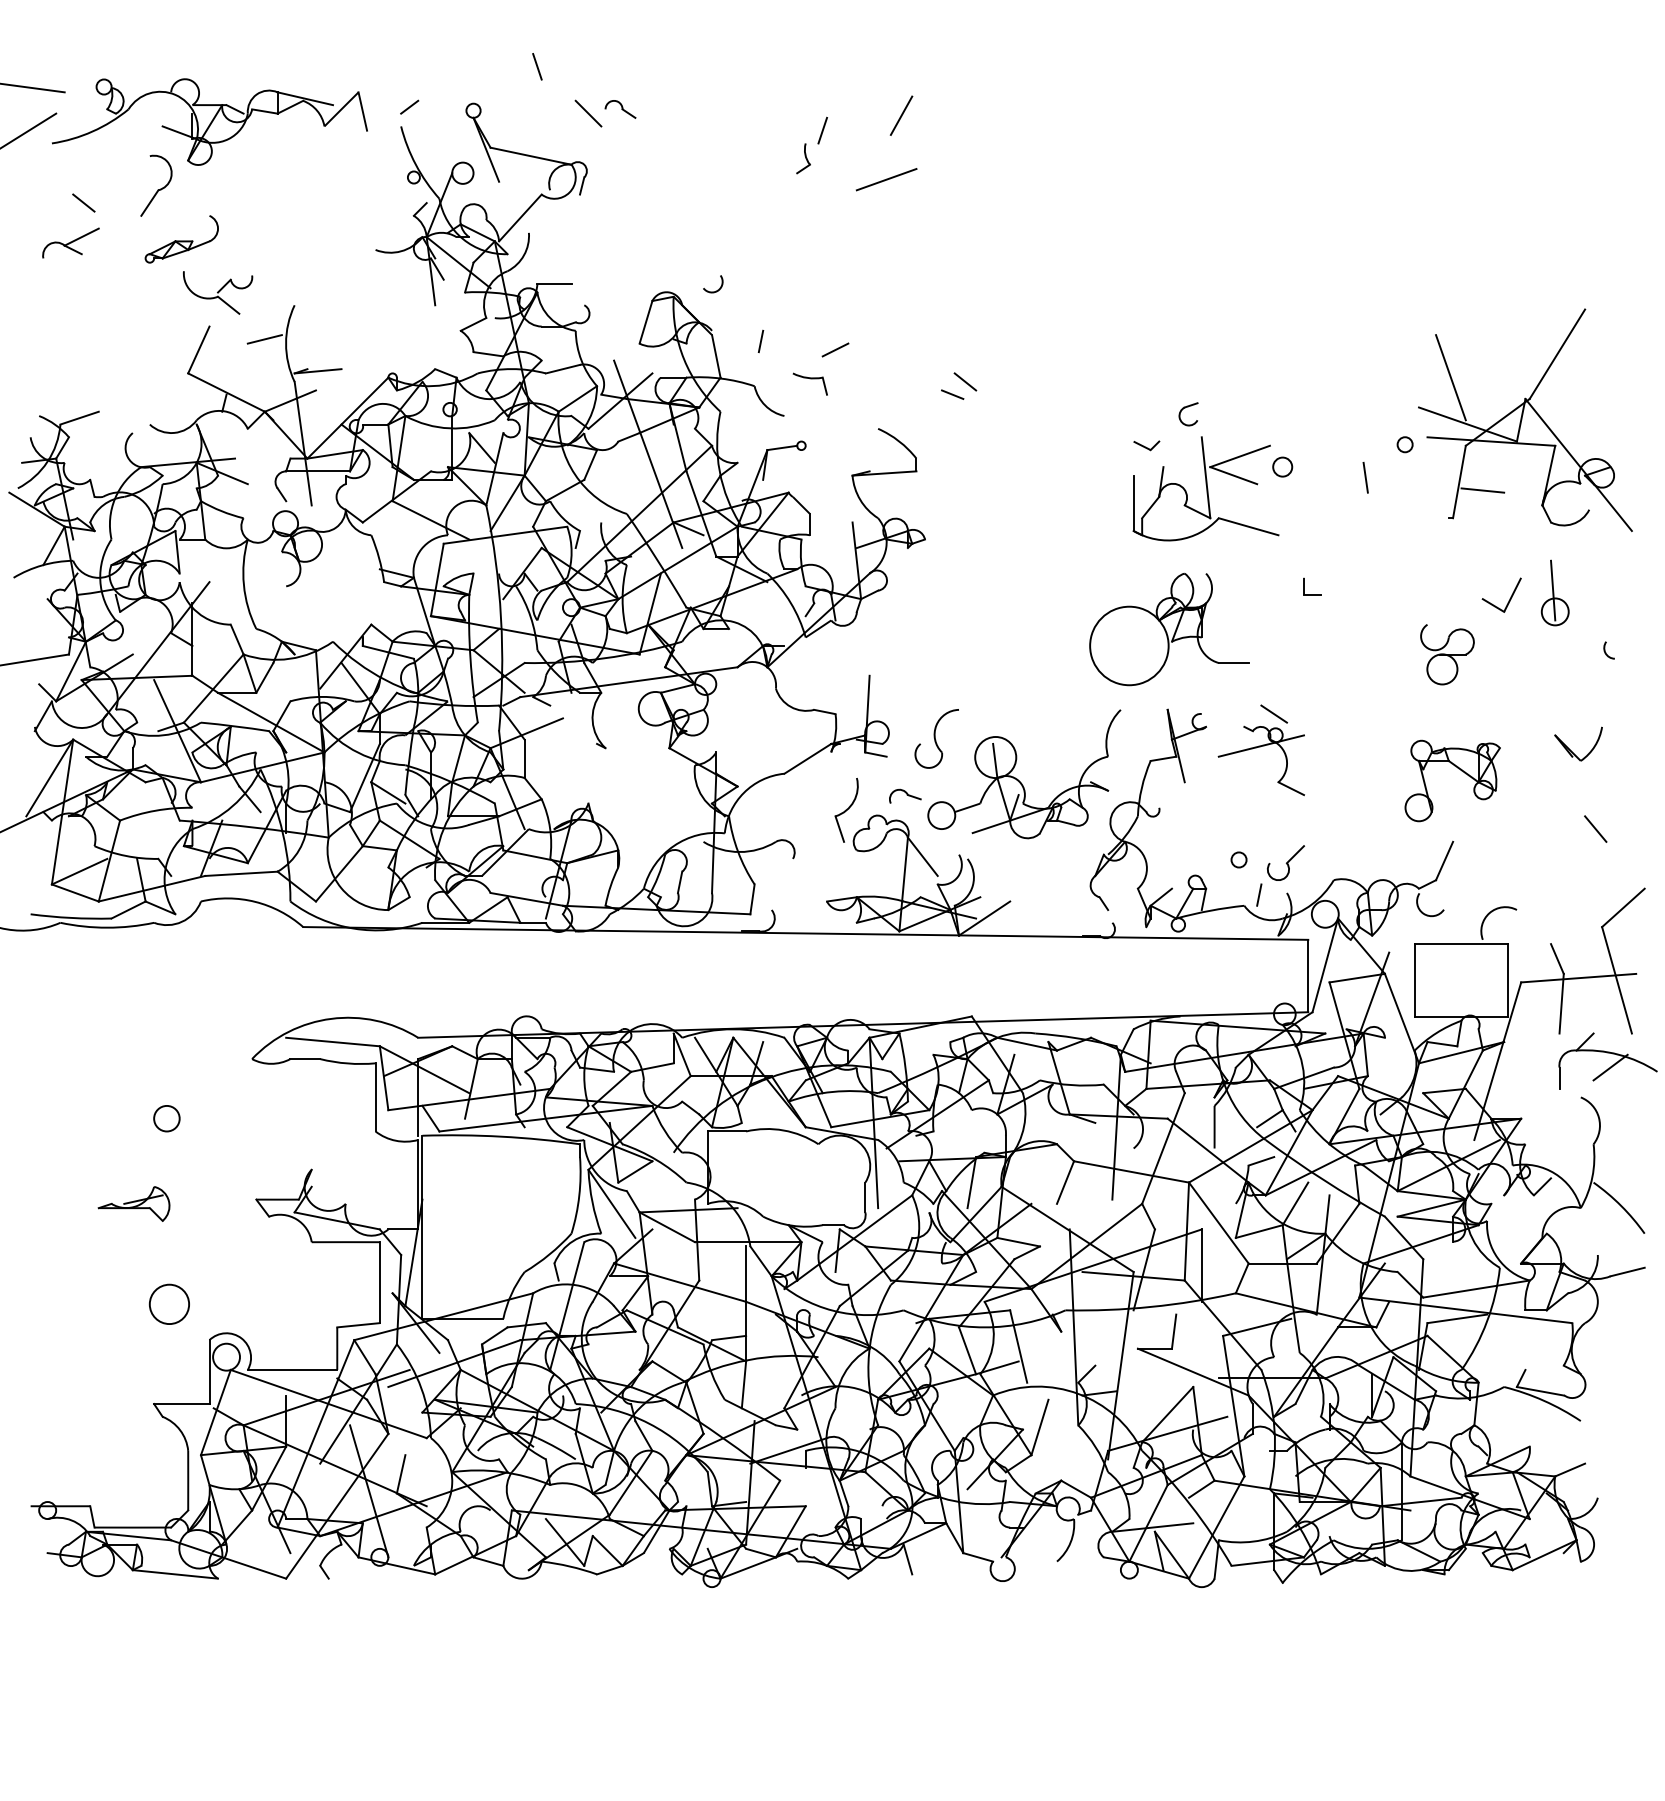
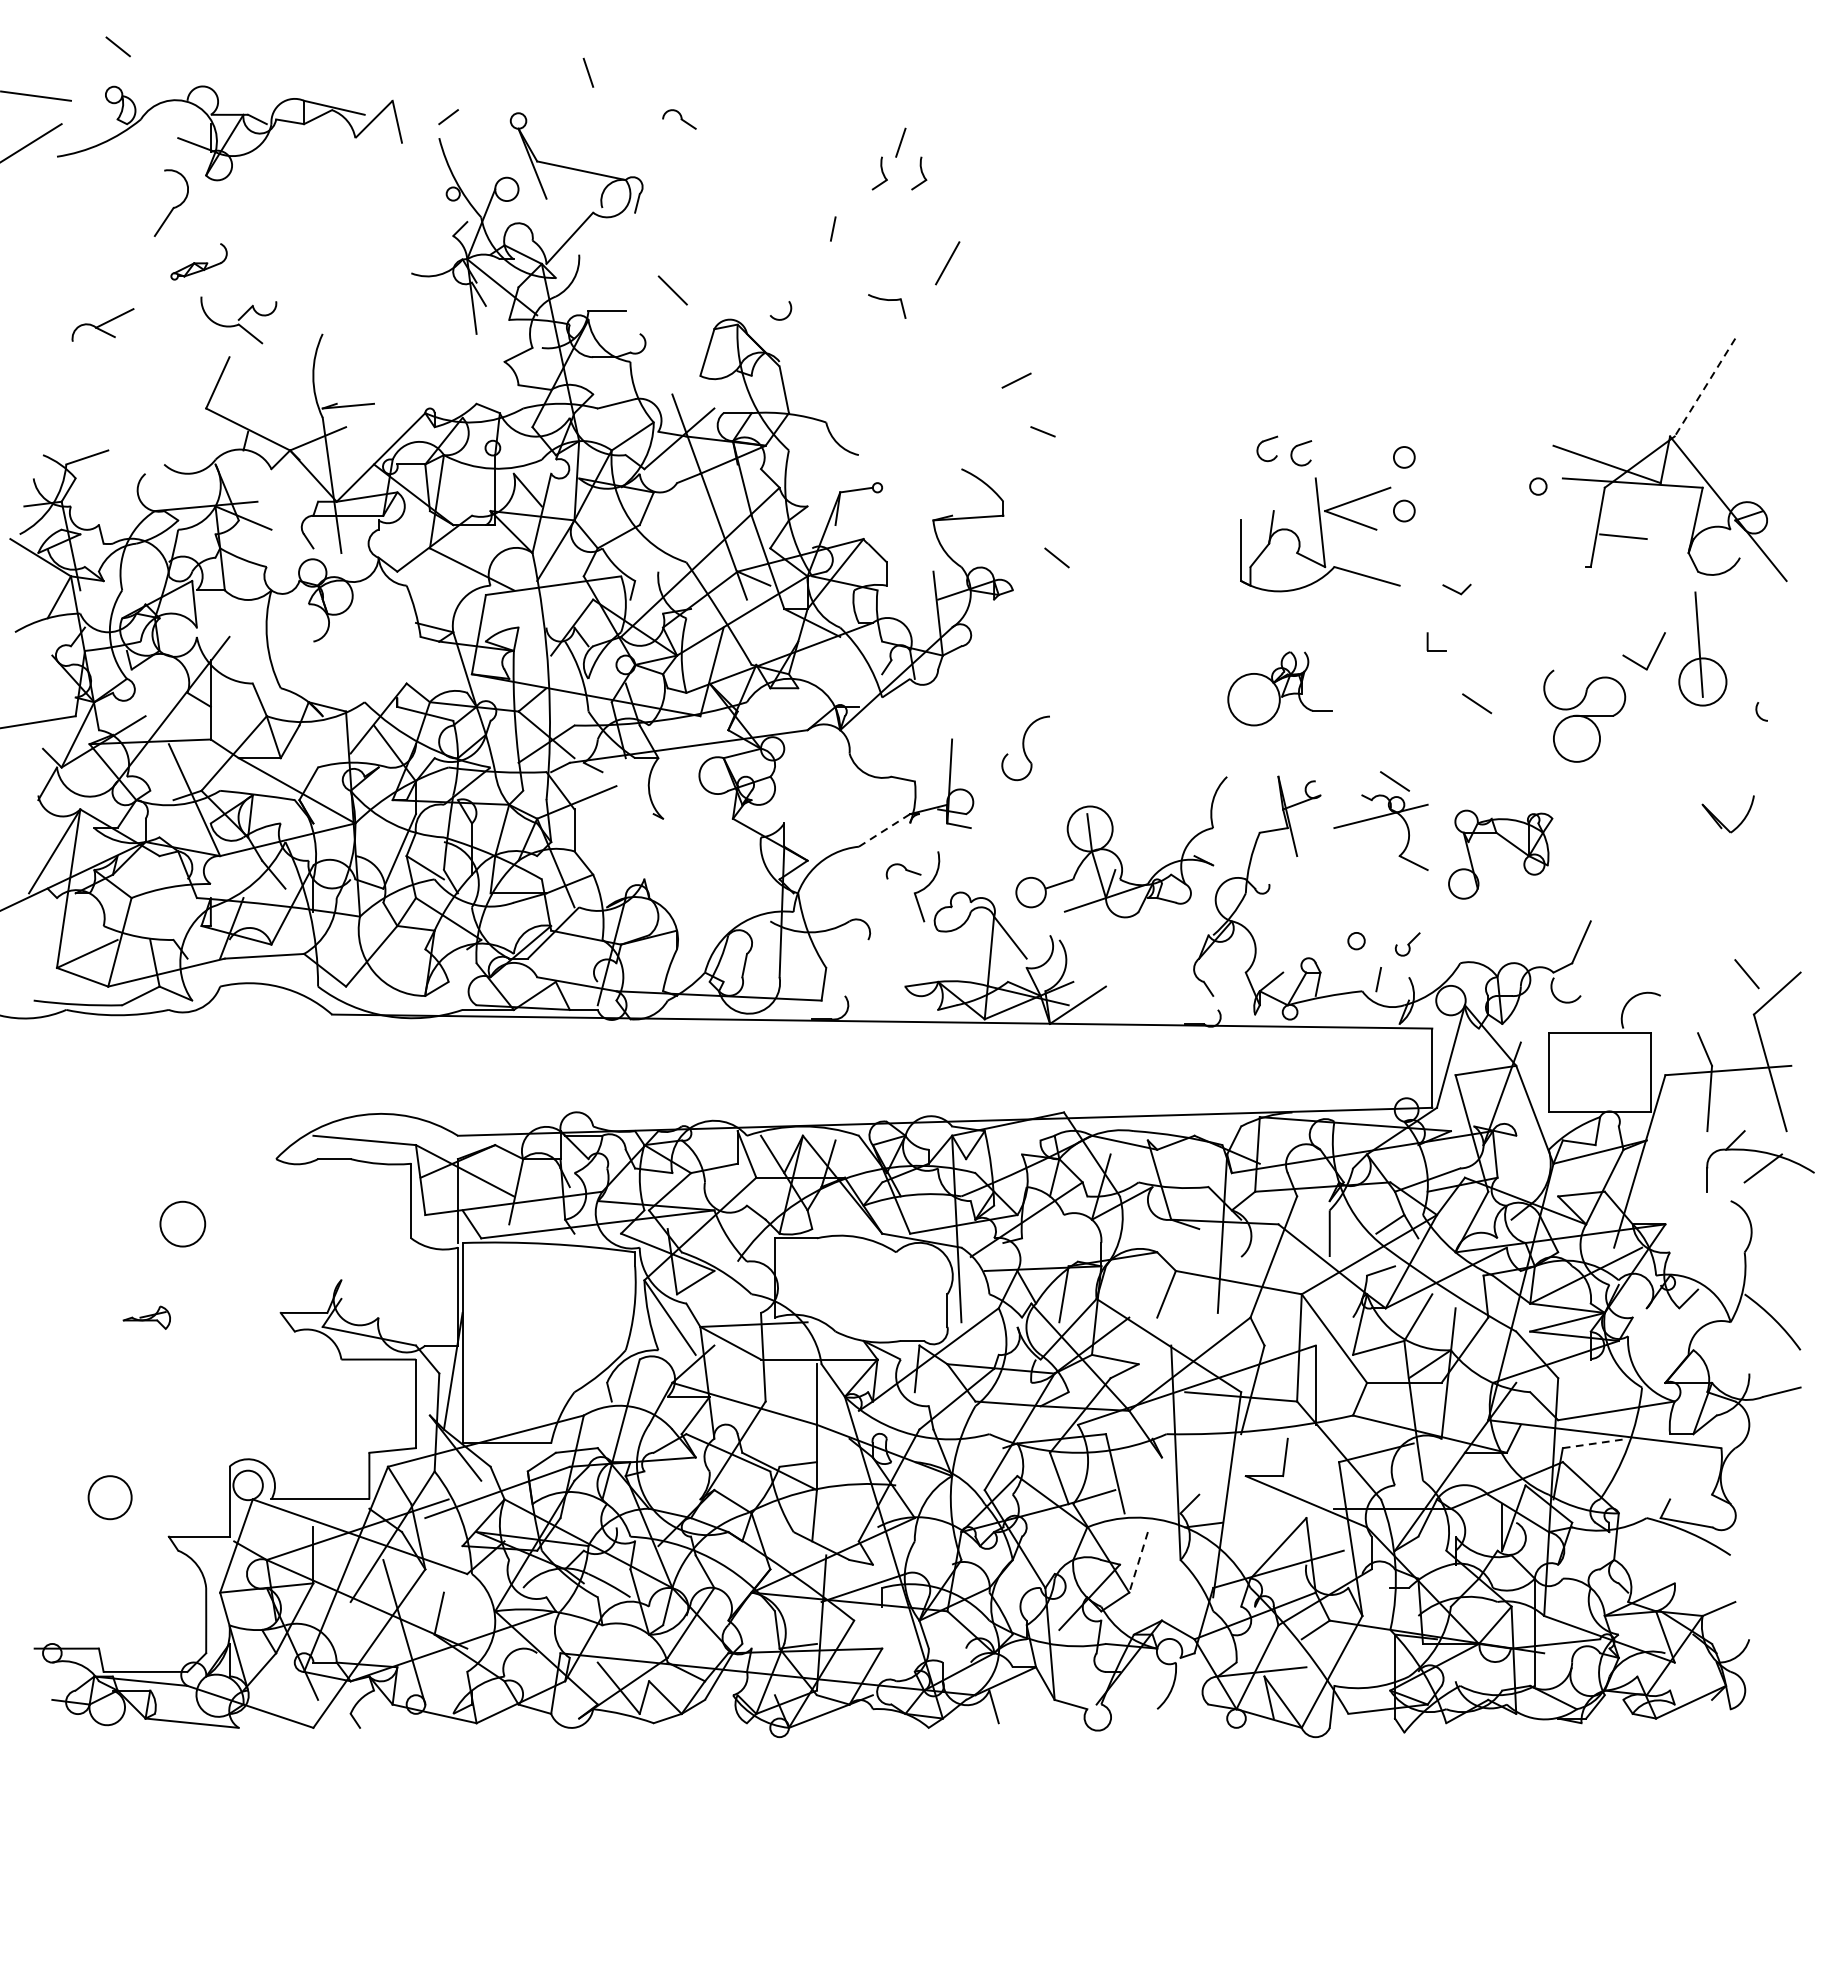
line: (588, 113) -> (672, 290), moved
line: (901, 115) -> (947, 262), moved
part: (839, 158) -> (919, 173), added
line: (886, 179) -> (970, 196), removed
line: (83, 202) -> (117, 46), moved
part: (181, 239) -> (198, 261), size x0.7
part: (70, 242) -> (102, 324), moved
line: (264, 339) -> (289, 371), removed
line: (760, 341) -> (832, 229), moved
line: (835, 349) -> (1016, 380), moved
line: (1557, 354) -> (1705, 387), solid -> dashed
line: (1450, 377) -> (1588, 412), removed
line: (965, 381) -> (1057, 557), moved
part: (809, 383) -> (886, 305), moved
part: (1154, 404) -> (1263, 442), added
circle: (1282, 417) -> (1404, 456), added
part: (1146, 445) -> (1456, 589), moved
line: (1365, 477) -> (1494, 522), removed
part: (1554, 592) -> (1701, 648), size x1.6
part: (1169, 629) -> (1280, 688), size x0.6
line: (1348, 642) -> (1476, 703), added
part: (1447, 654) -> (1584, 716), size x1.4
part: (936, 738) -> (1025, 747), moved
line: (807, 758) -> (884, 830), solid -> dashed
part: (1458, 769) -> (1507, 842), moved
part: (905, 795) -> (903, 870), moved
line: (1595, 828) -> (1746, 973), moved
part: (1285, 862) -> (1407, 943), size x0.6
circle: (166, 1118) -> (182, 1224), size x1.6
part: (133, 1203) -> (146, 1317), size x0.6
circle: (168, 1303) -> (109, 1496), moved
line: (1457, 1318) -> (1595, 1443), solid -> dashed
line: (1039, 1427) -> (1138, 1562), solid -> dashed

